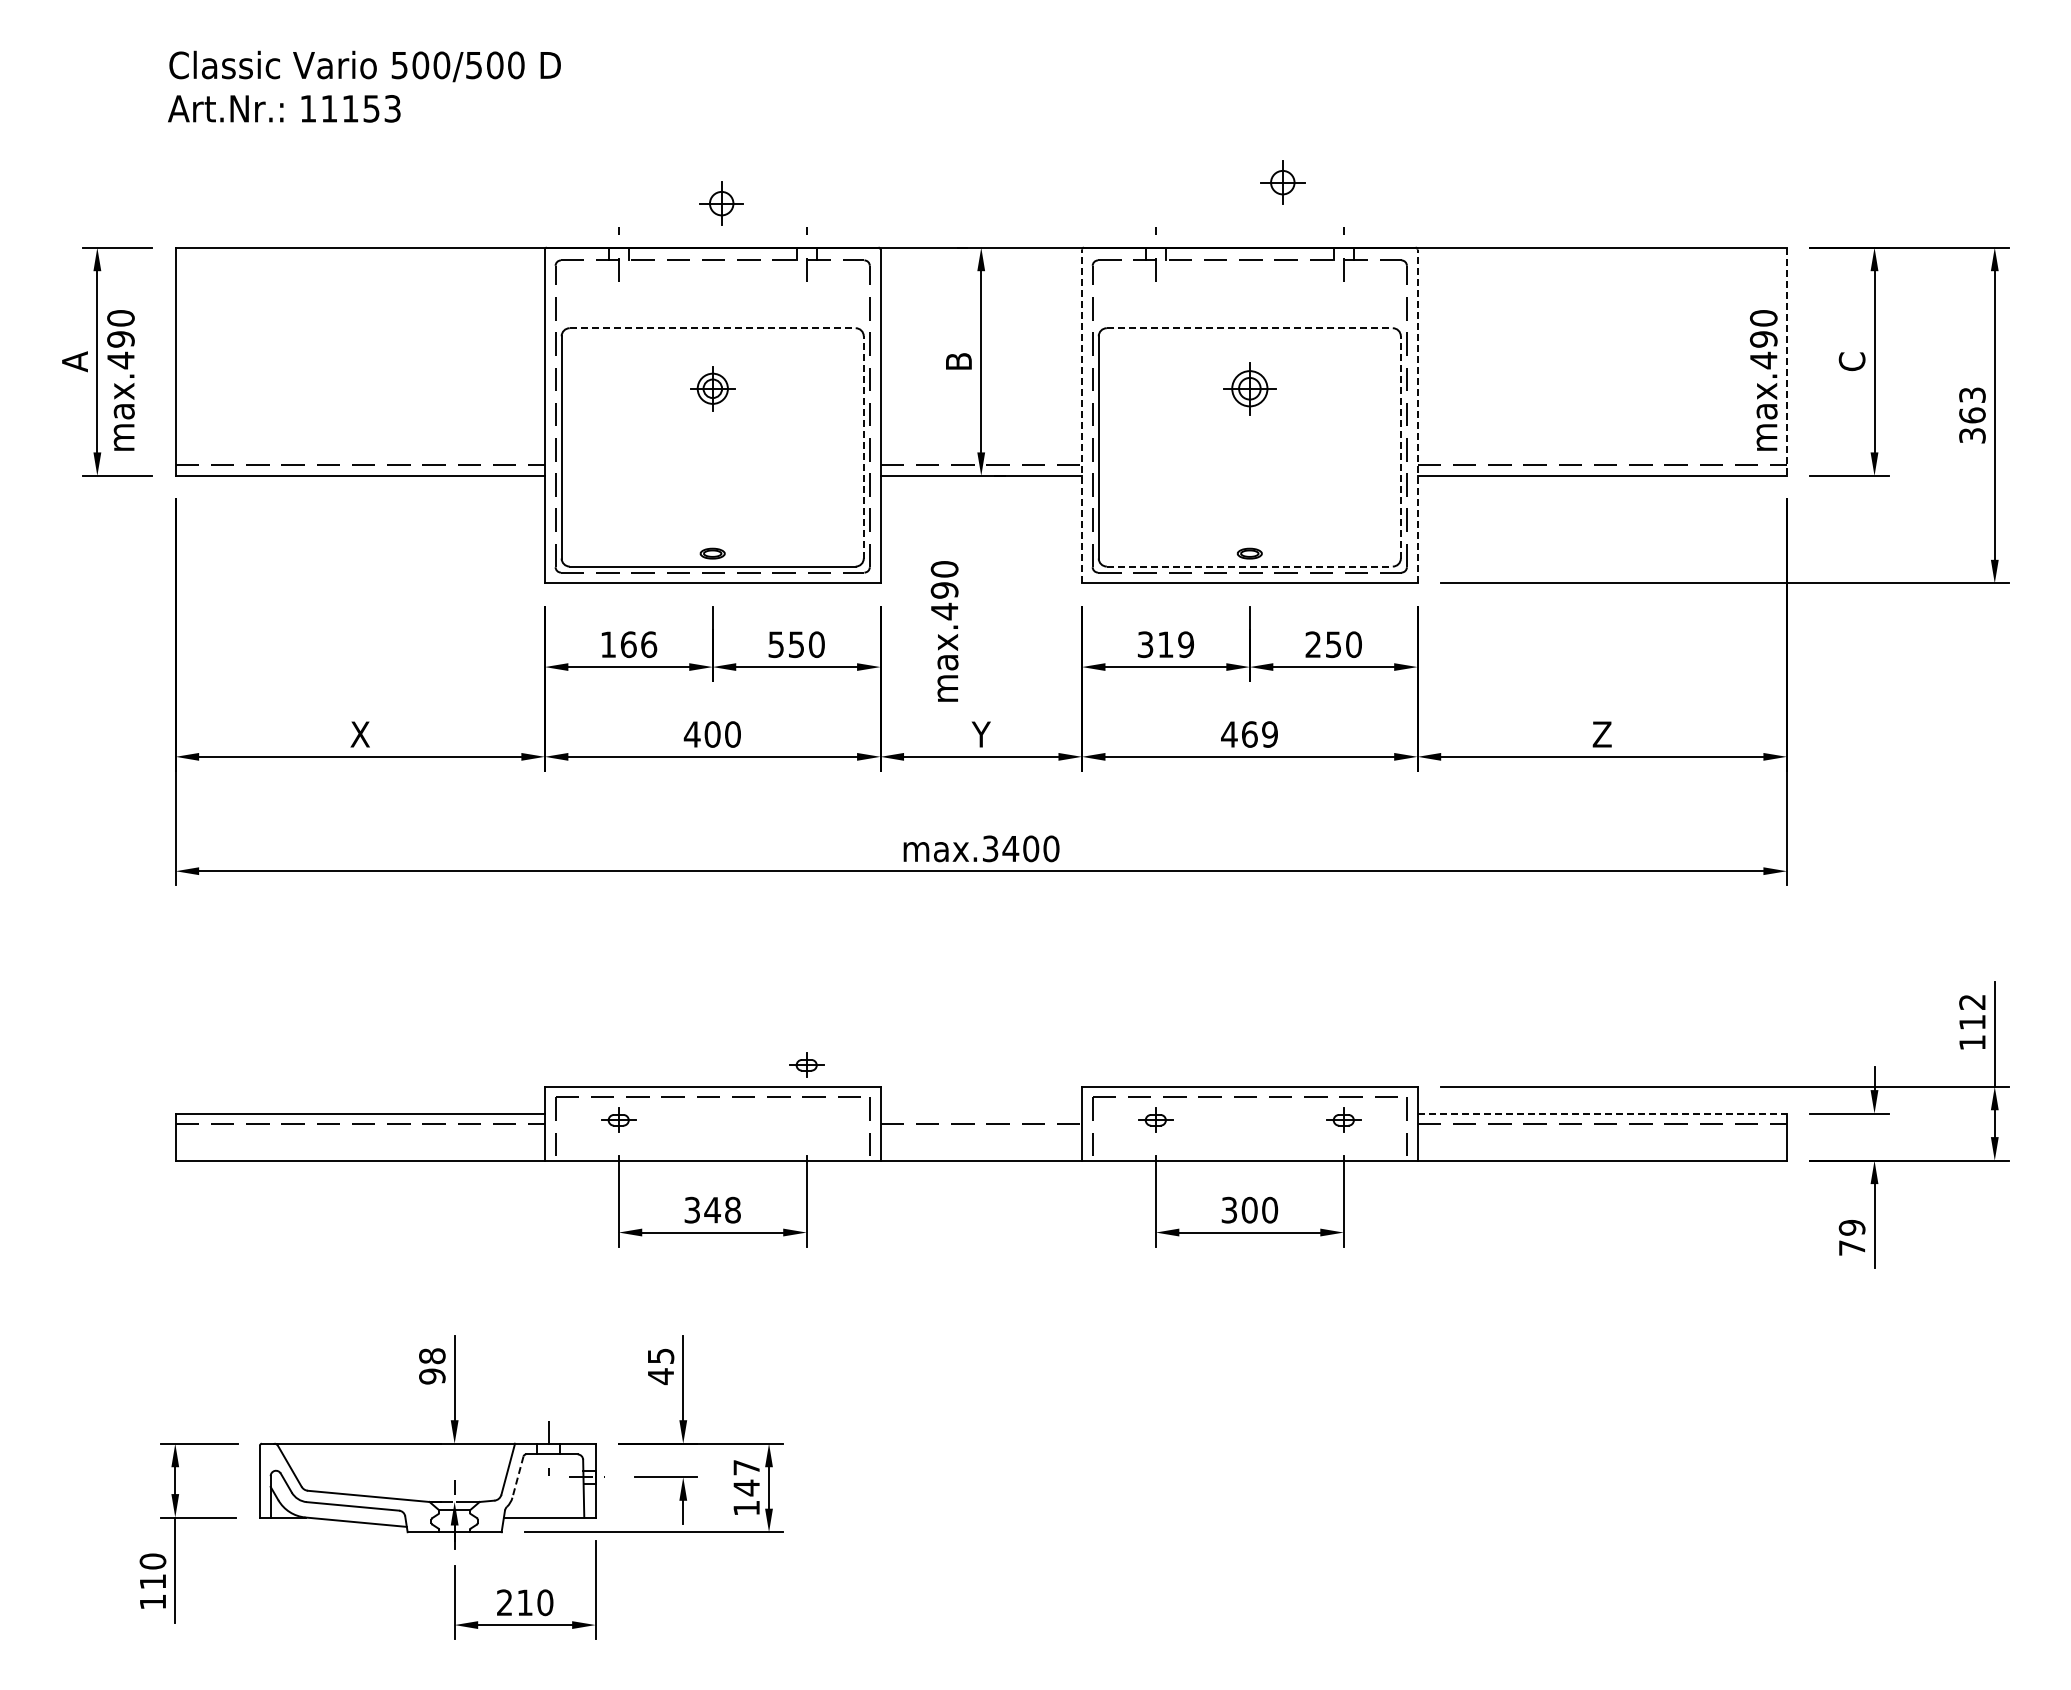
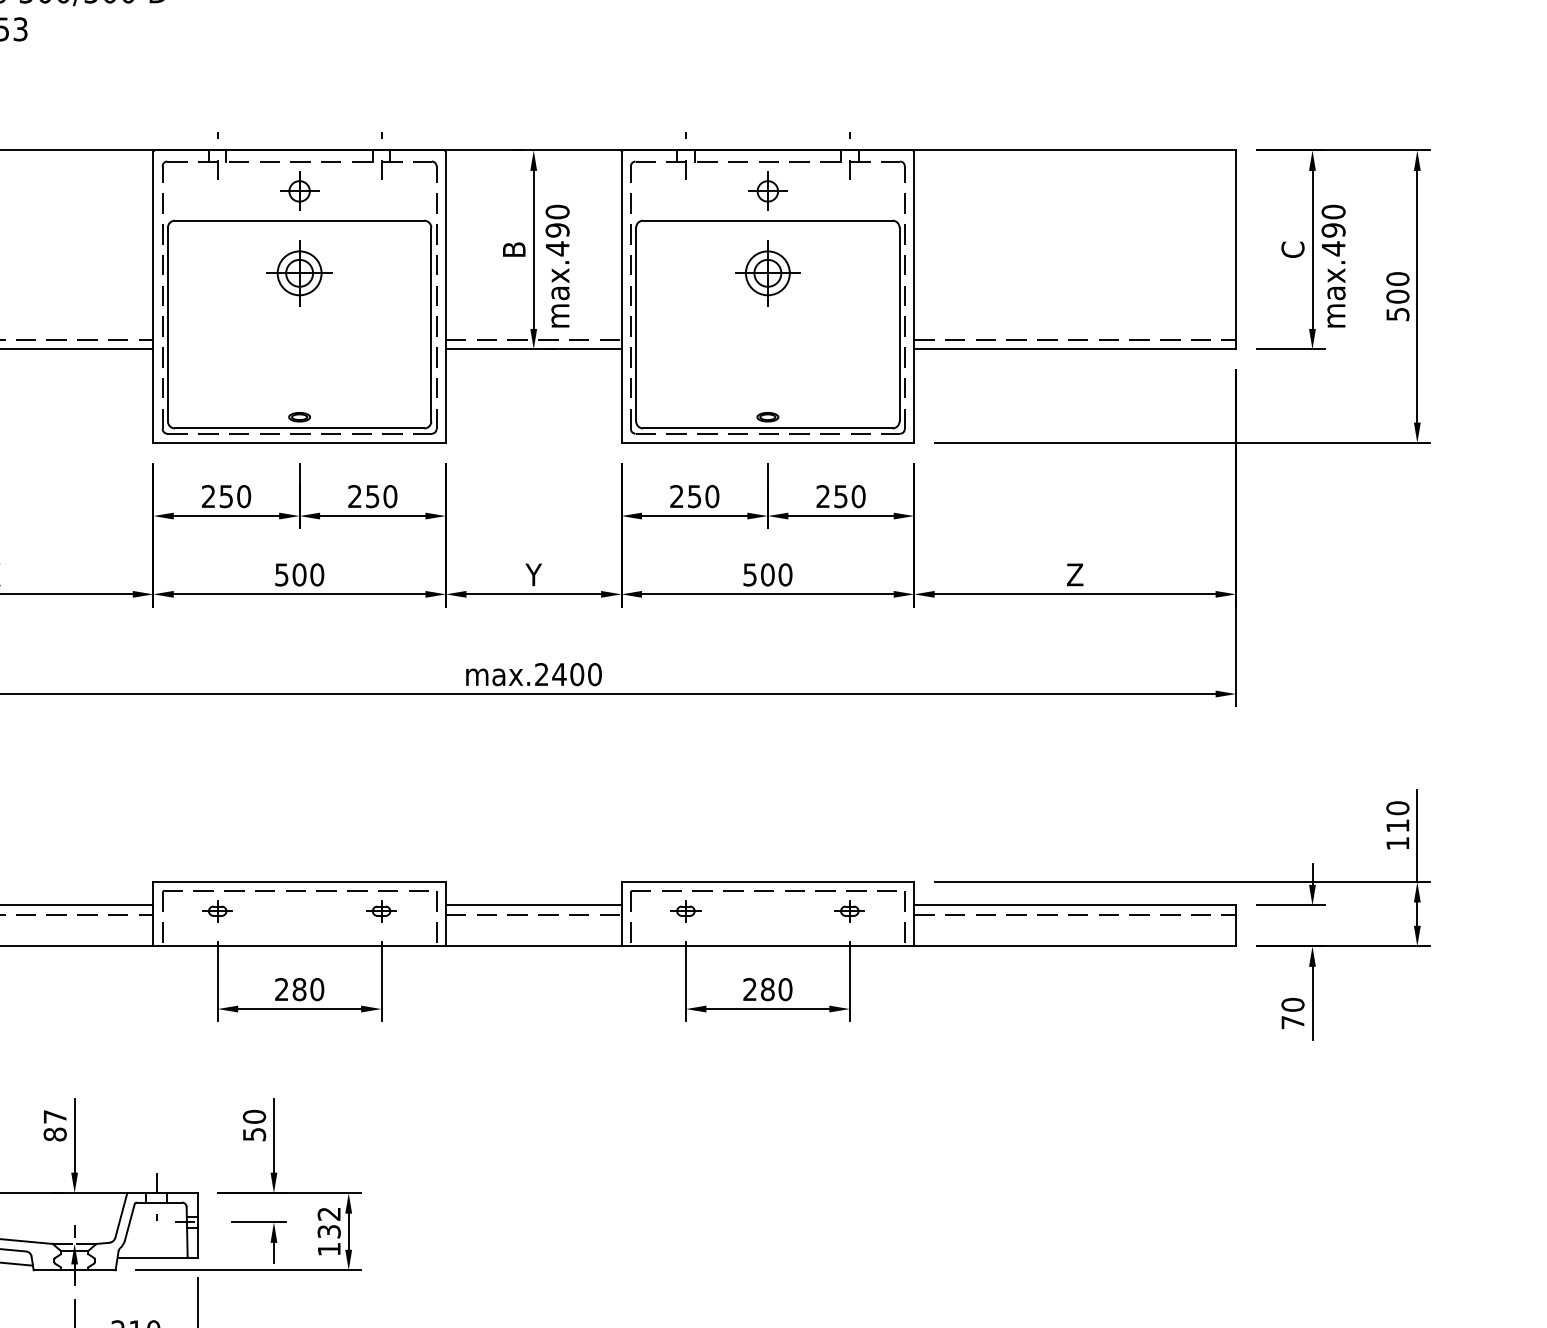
part: (1282, 182) -> (767, 191), moved
part: (721, 203) -> (299, 191), moved
line: (713, 328) -> (300, 220), dashed -> solid
line: (1250, 328) -> (768, 220), dashed -> solid
line: (1786, 362) -> (1235, 250), dashed -> solid
text: (1763, 380) -> (1333, 266), moved
part: (712, 388) -> (299, 273), size x1.67
part: (1249, 388) -> (767, 273), size x1.43
text: (1972, 414) -> (1397, 295), 363 -> 500
line: (1081, 416) -> (621, 297), dashed -> solid
line: (1417, 416) -> (914, 297), dashed -> solid
line: (863, 446) -> (431, 323), dashed -> solid
line: (1400, 446) -> (899, 323), dashed -> solid
line: (1250, 566) -> (768, 428), dashed -> solid
text: (944, 631) -> (557, 266), moved
text: (628, 644) -> (226, 496), 166 -> 250
text: (775, 644) -> (354, 496), 550 -> 250
text: (1165, 644) -> (694, 496), 319 -> 250
text: (691, 734) -> (281, 574), 400 -> 500
text: (1249, 734) -> (767, 574), 469 -> 500
text: (990, 848) -> (541, 674), max.3400 -> max.2400
text: (1972, 1002) -> (1397, 808), 112 -> 110
part: (806, 1064) -> (381, 910), moved
line: (980, 1113) -> (533, 905), added
line: (1602, 1113) -> (1075, 905), dashed -> solid
text: (712, 1209) -> (299, 988), 348 -> 280
text: (1239, 1210) -> (758, 989), 300 -> 280
text: (1852, 1227) -> (1293, 1004), 79 -> 70
text: (432, 1366) -> (55, 1125), 98 -> 87
text: (660, 1366) -> (254, 1125), 45 -> 50
line: (517, 1477) -> (129, 1222), dashed -> solid
text: (746, 1478) -> (329, 1223), 147 -> 132

